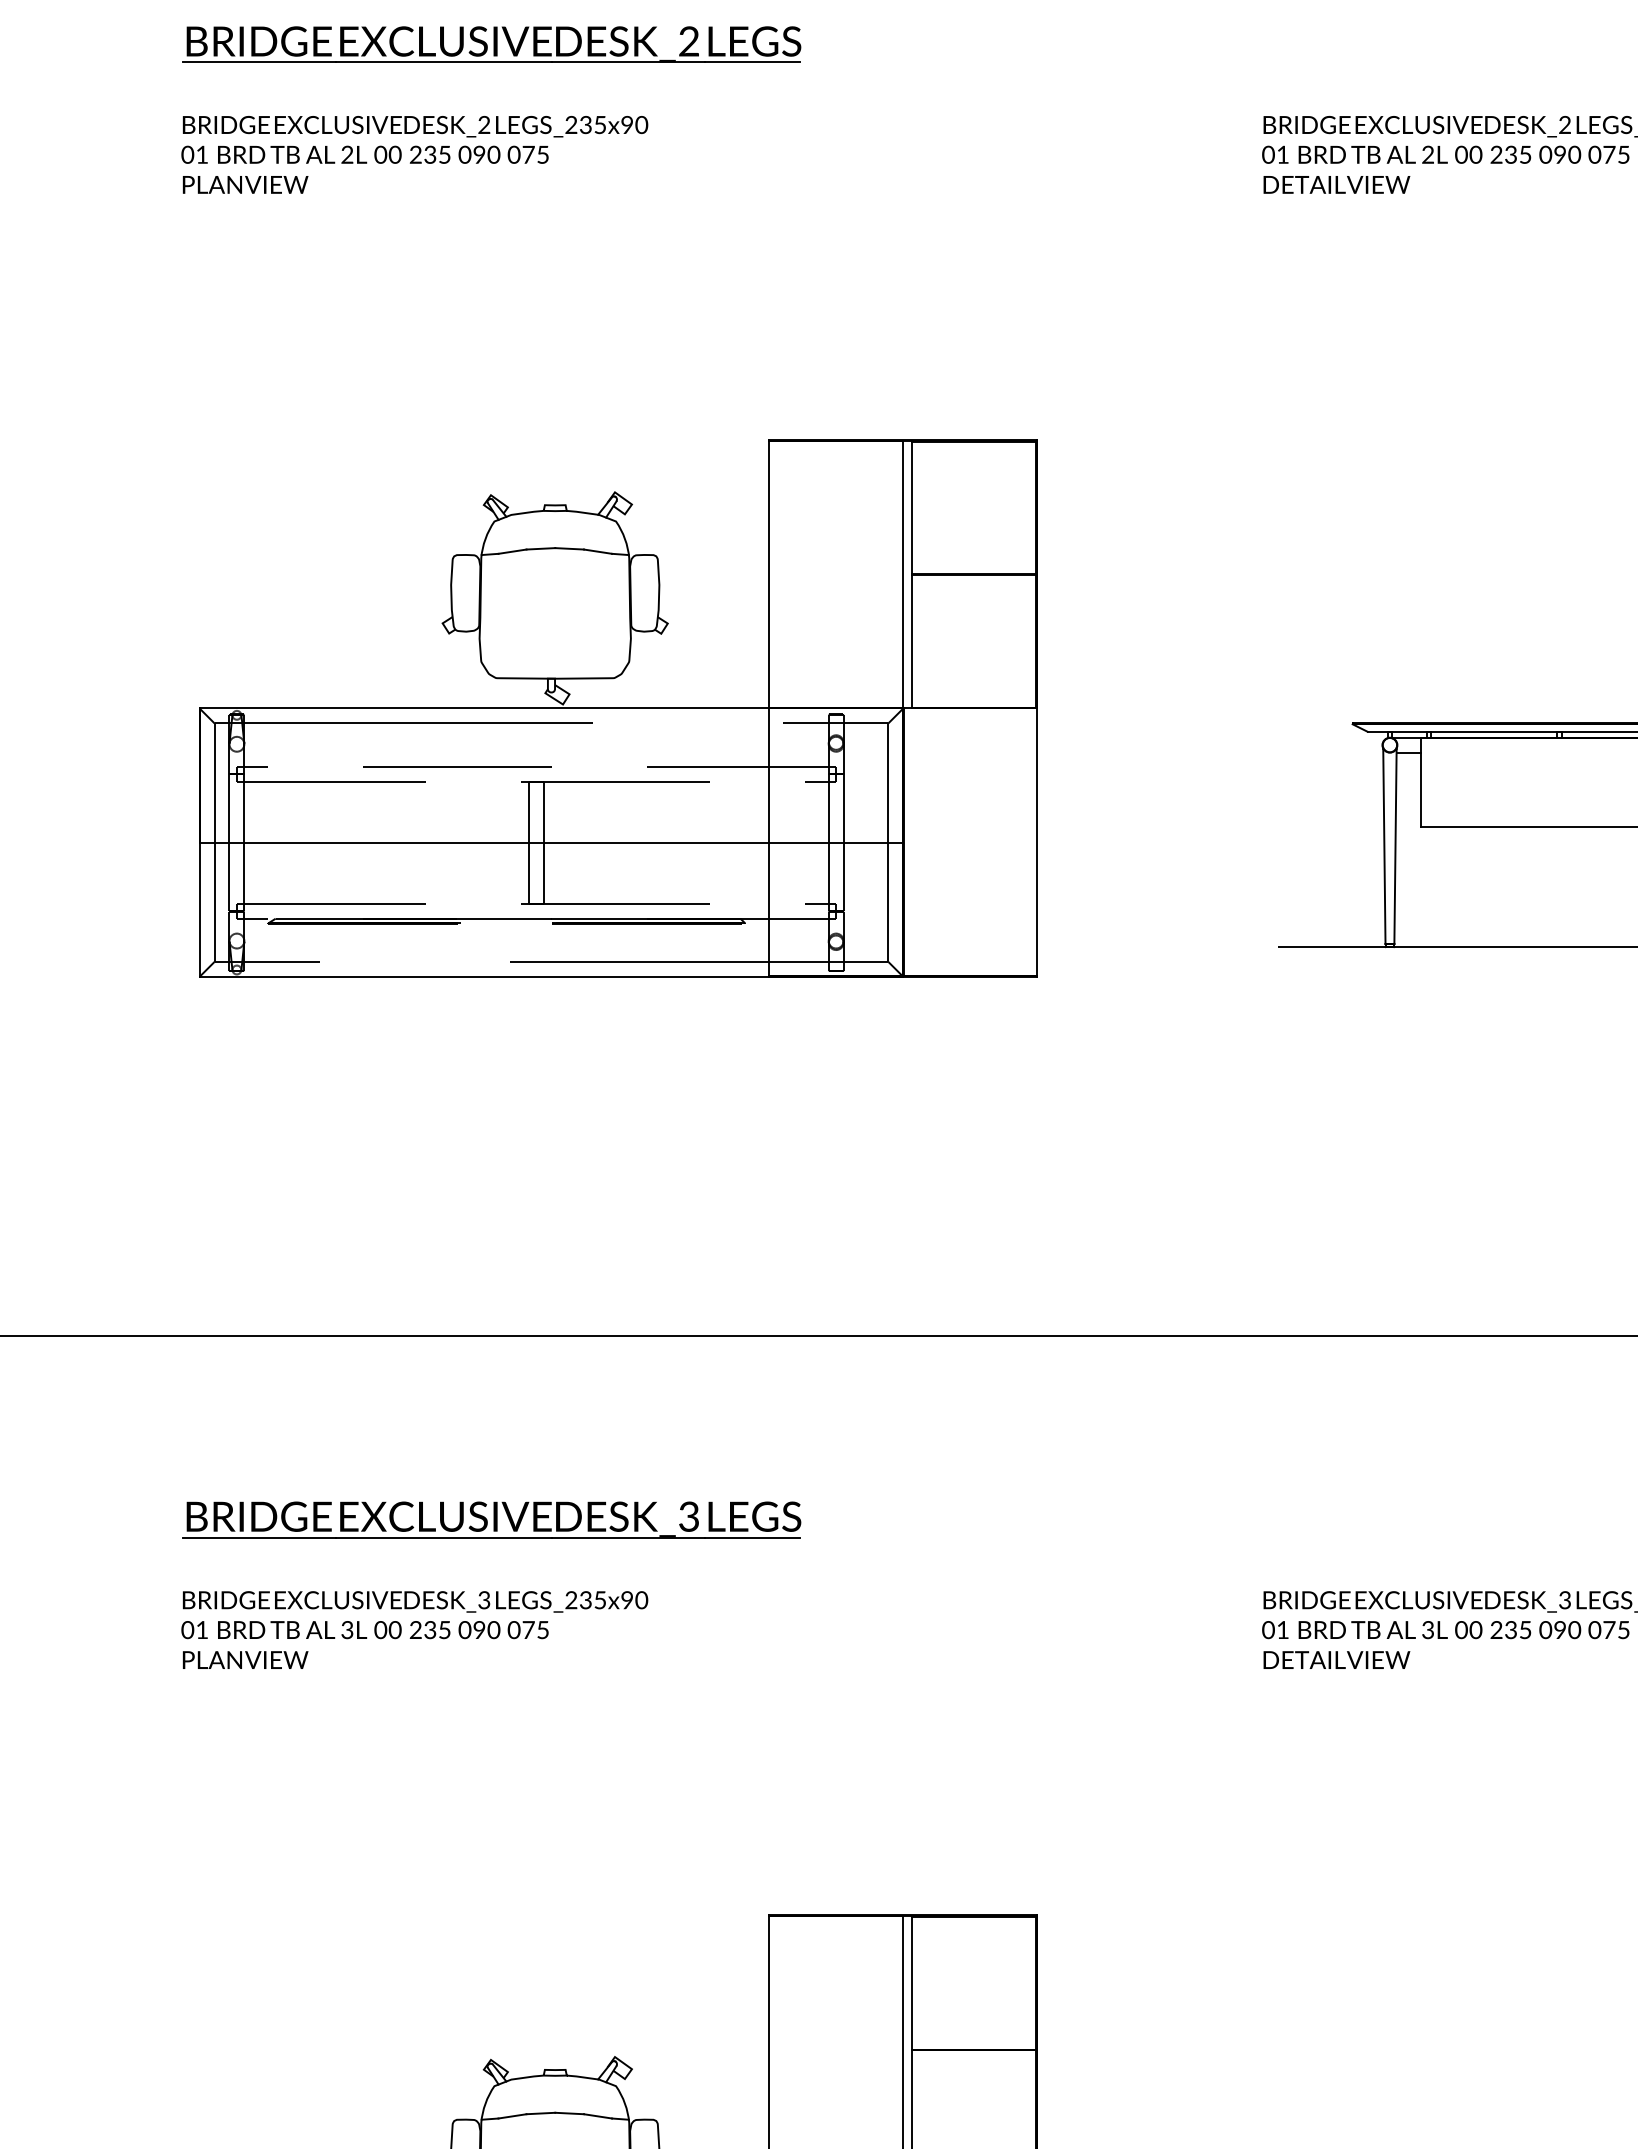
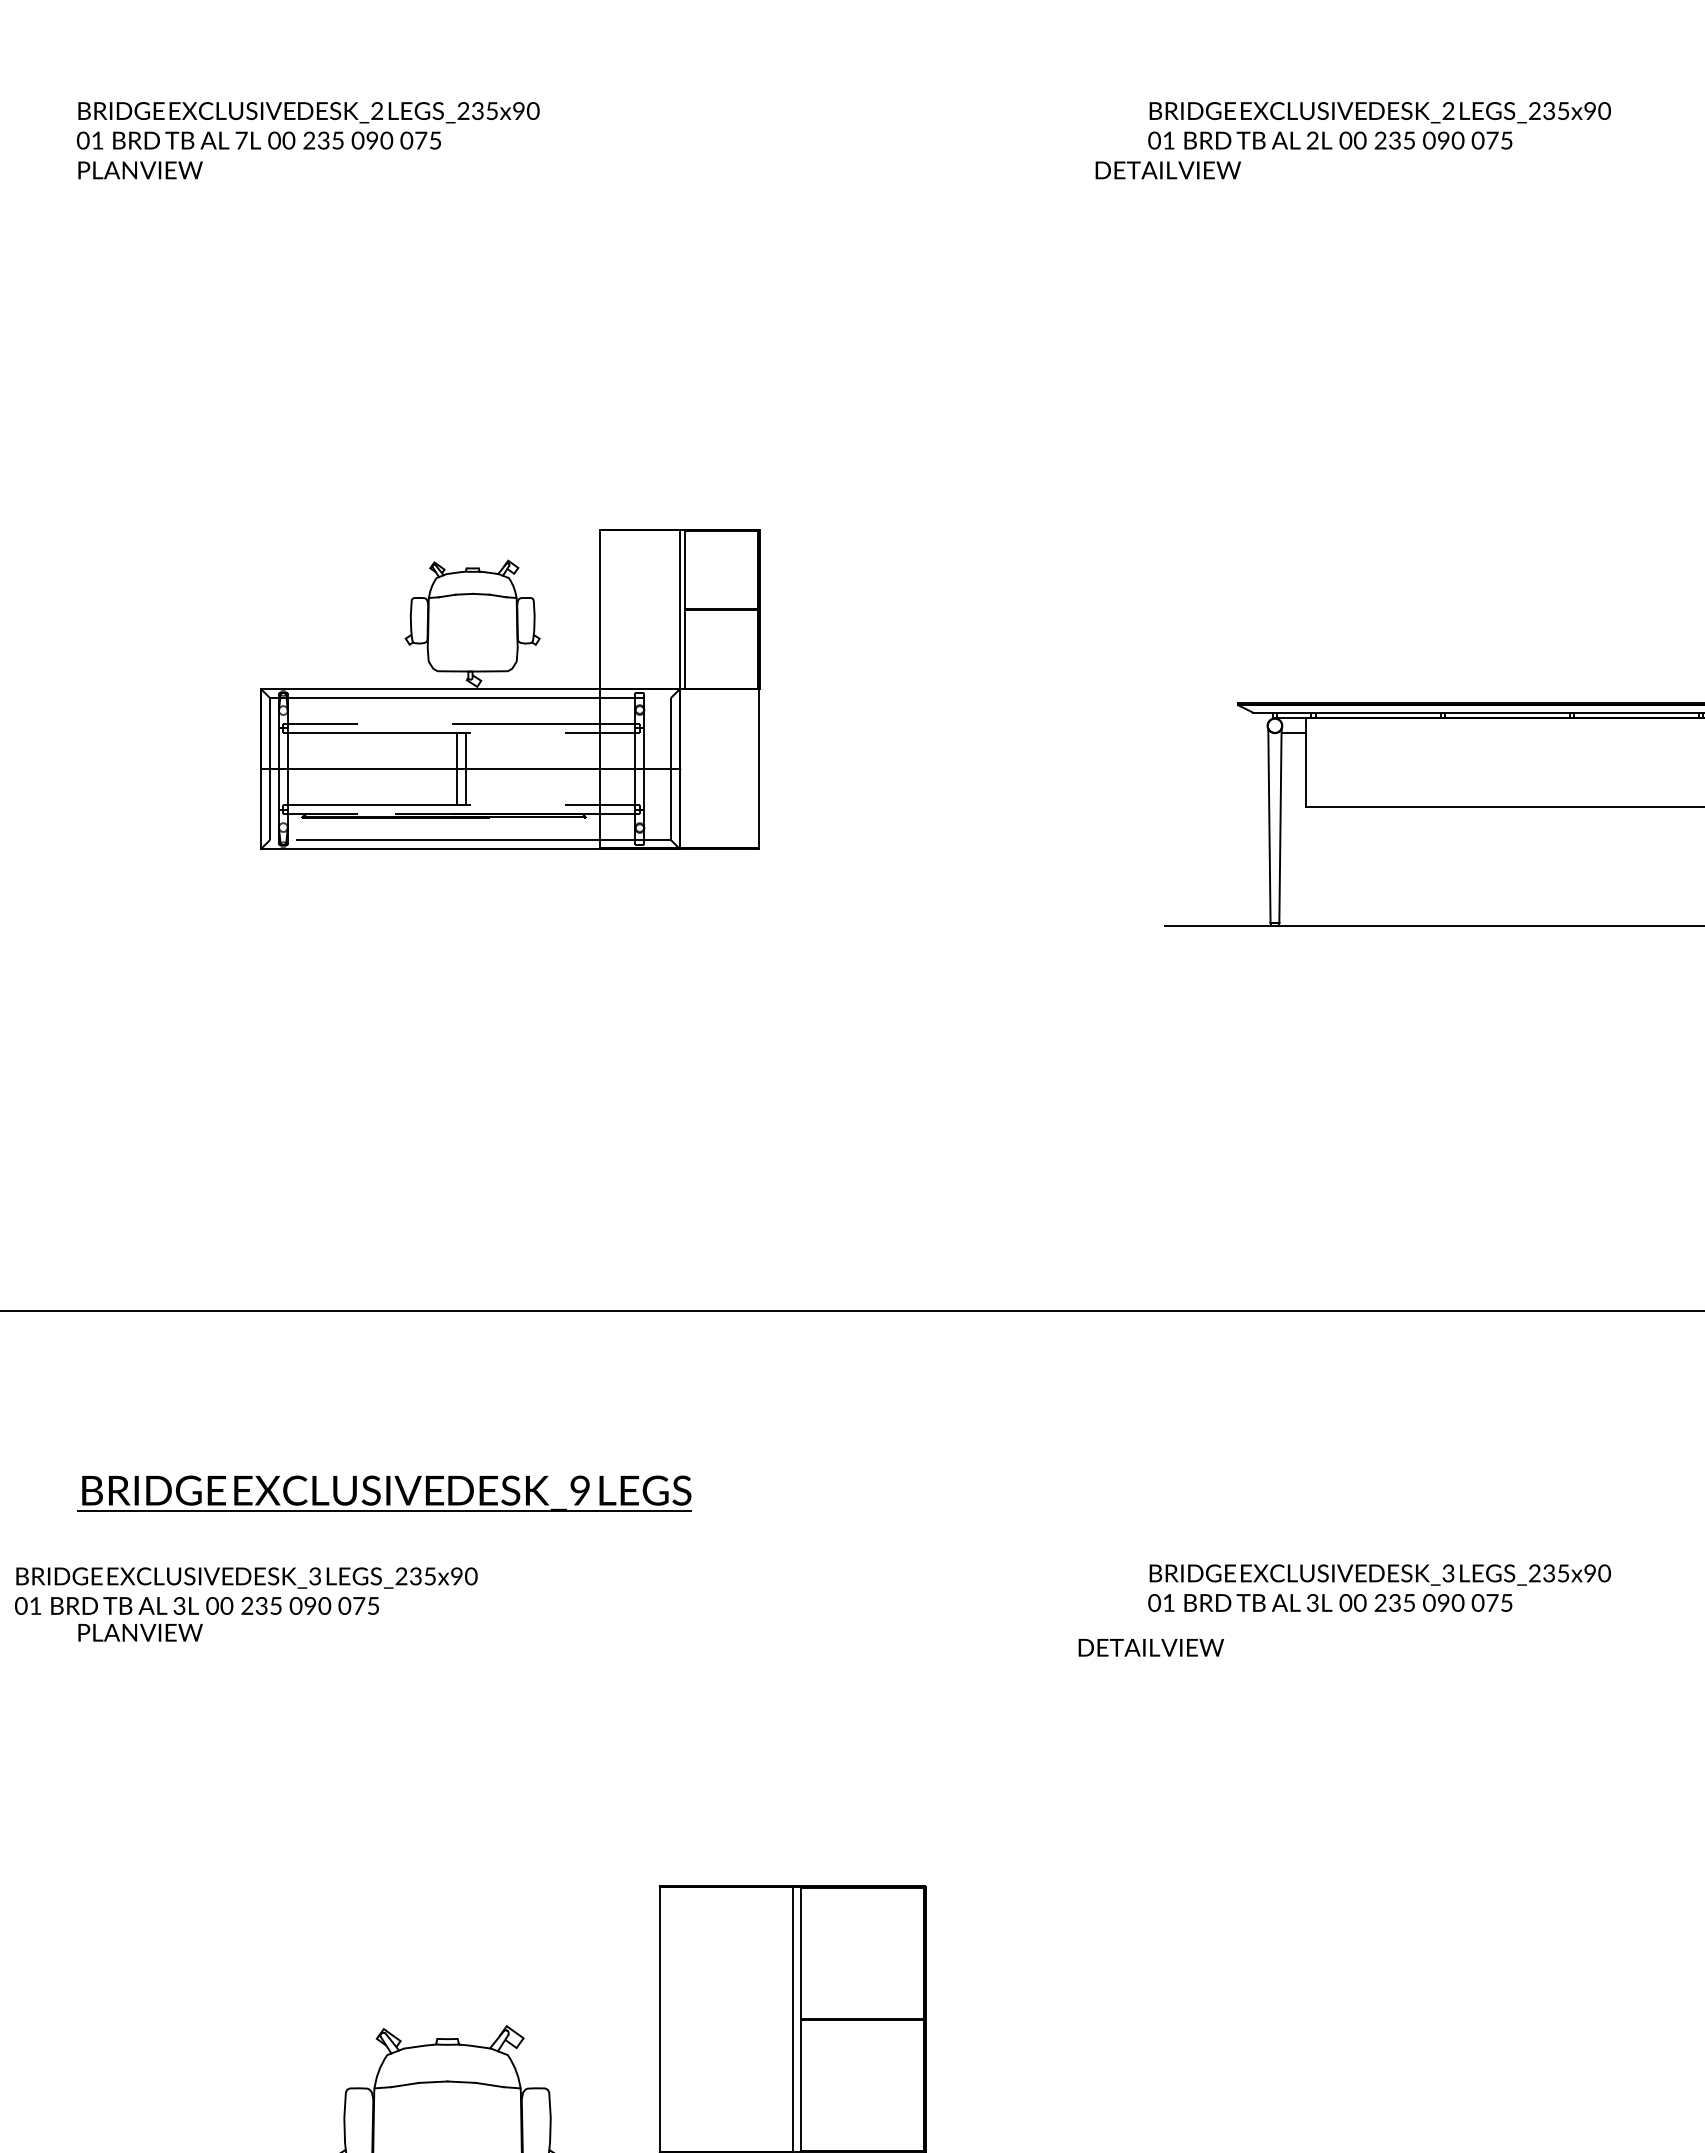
part: (491, 44) -> (384, 31), removed
text: (347, 154) -> (241, 140), 2L -> 7L
text: (1336, 184) -> (1167, 170), moved
part: (618, 707) -> (510, 688), size x0.6
text: (688, 1516) -> (579, 1490), DESK_3 -> DESK_9
text: (414, 1614) -> (246, 1590), moved
text: (1336, 1659) -> (1150, 1647), moved

